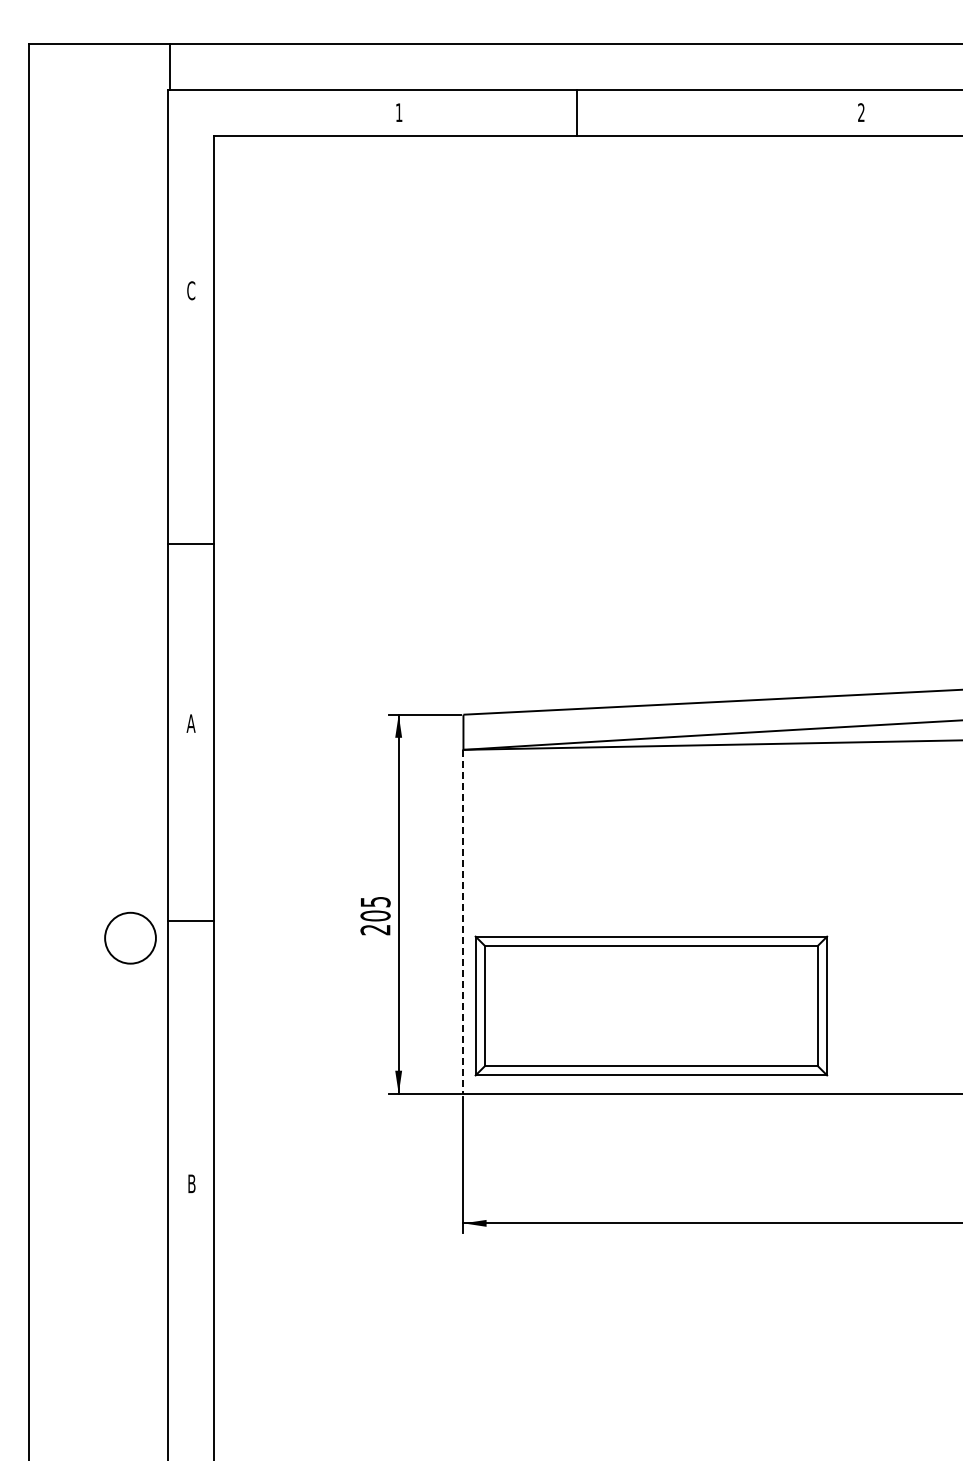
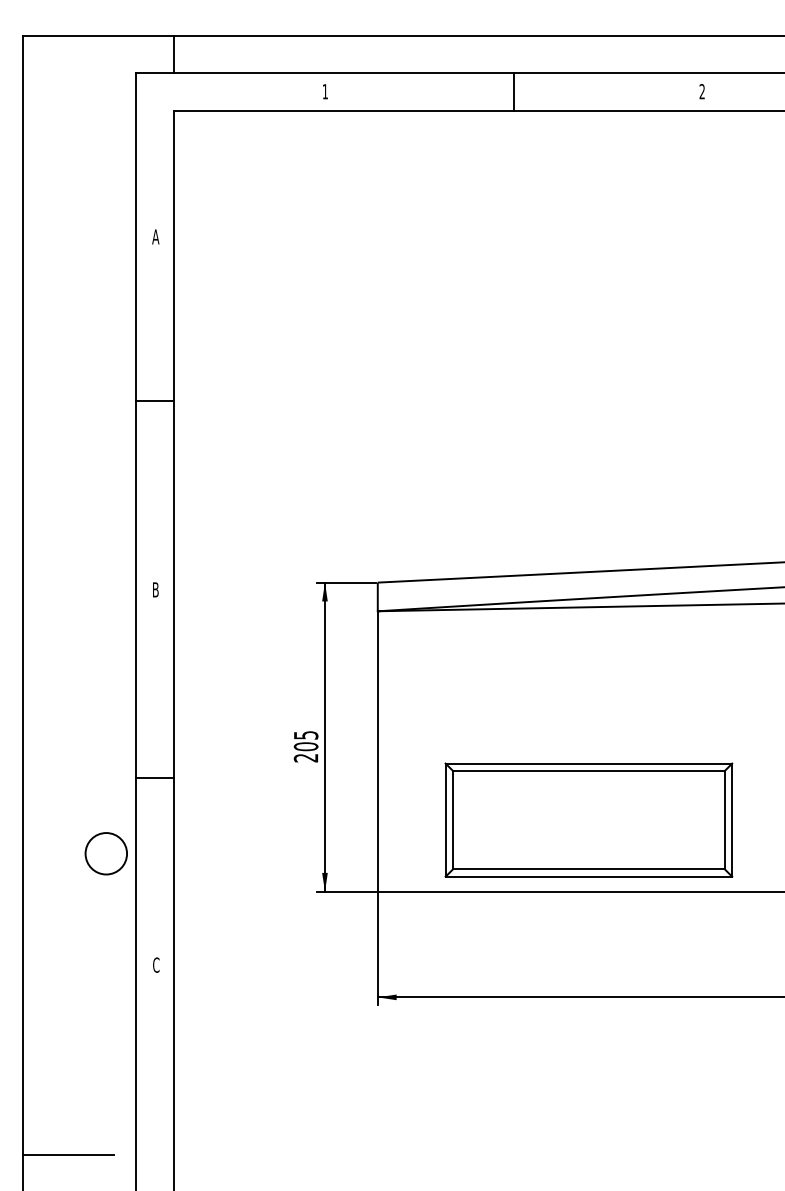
line: (169, 66) -> (173, 54), moved
line: (576, 113) -> (513, 92), moved
text: (190, 290) -> (155, 236), C -> A
line: (190, 544) -> (155, 401), moved
text: (190, 723) -> (155, 589), A -> B
line: (190, 920) -> (155, 778), moved
line: (463, 921) -> (377, 751), dashed -> solid
circle: (130, 937) -> (106, 853), moved
part: (651, 1005) -> (589, 819), moved
text: (191, 1183) -> (156, 964), B -> C
line: (83, 1417) -> (67, 1155), added

